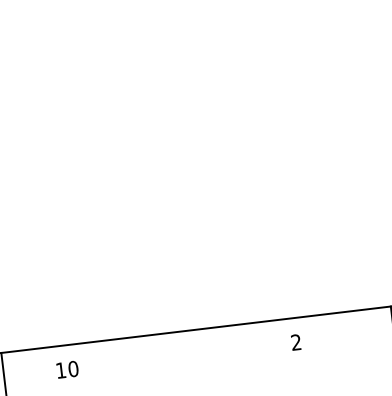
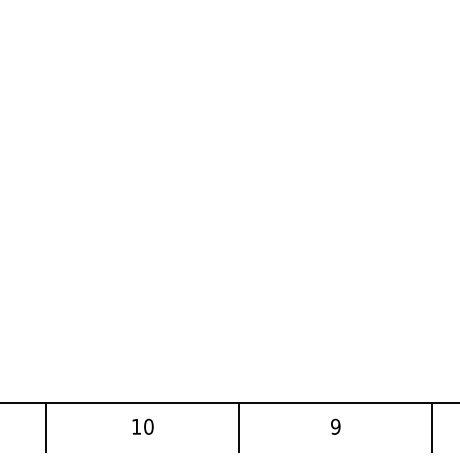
text: (295, 342) -> (335, 426), 2 -> 9
line: (199, 354) -> (239, 427), added
text: (66, 369) -> (142, 426), moved

